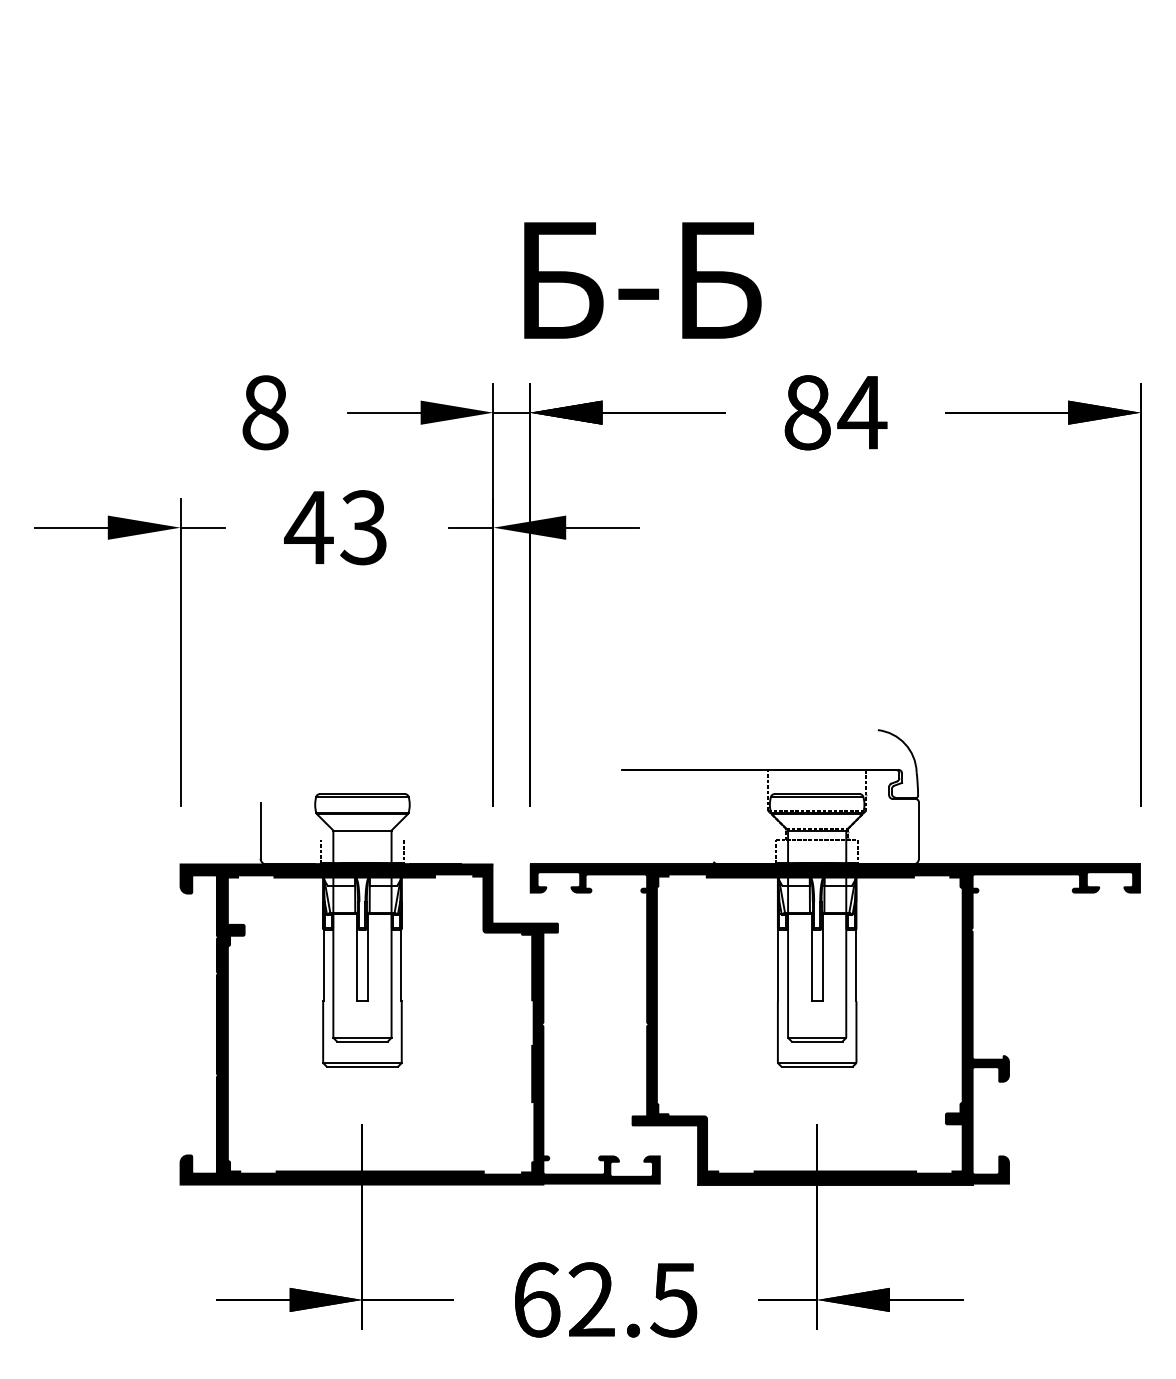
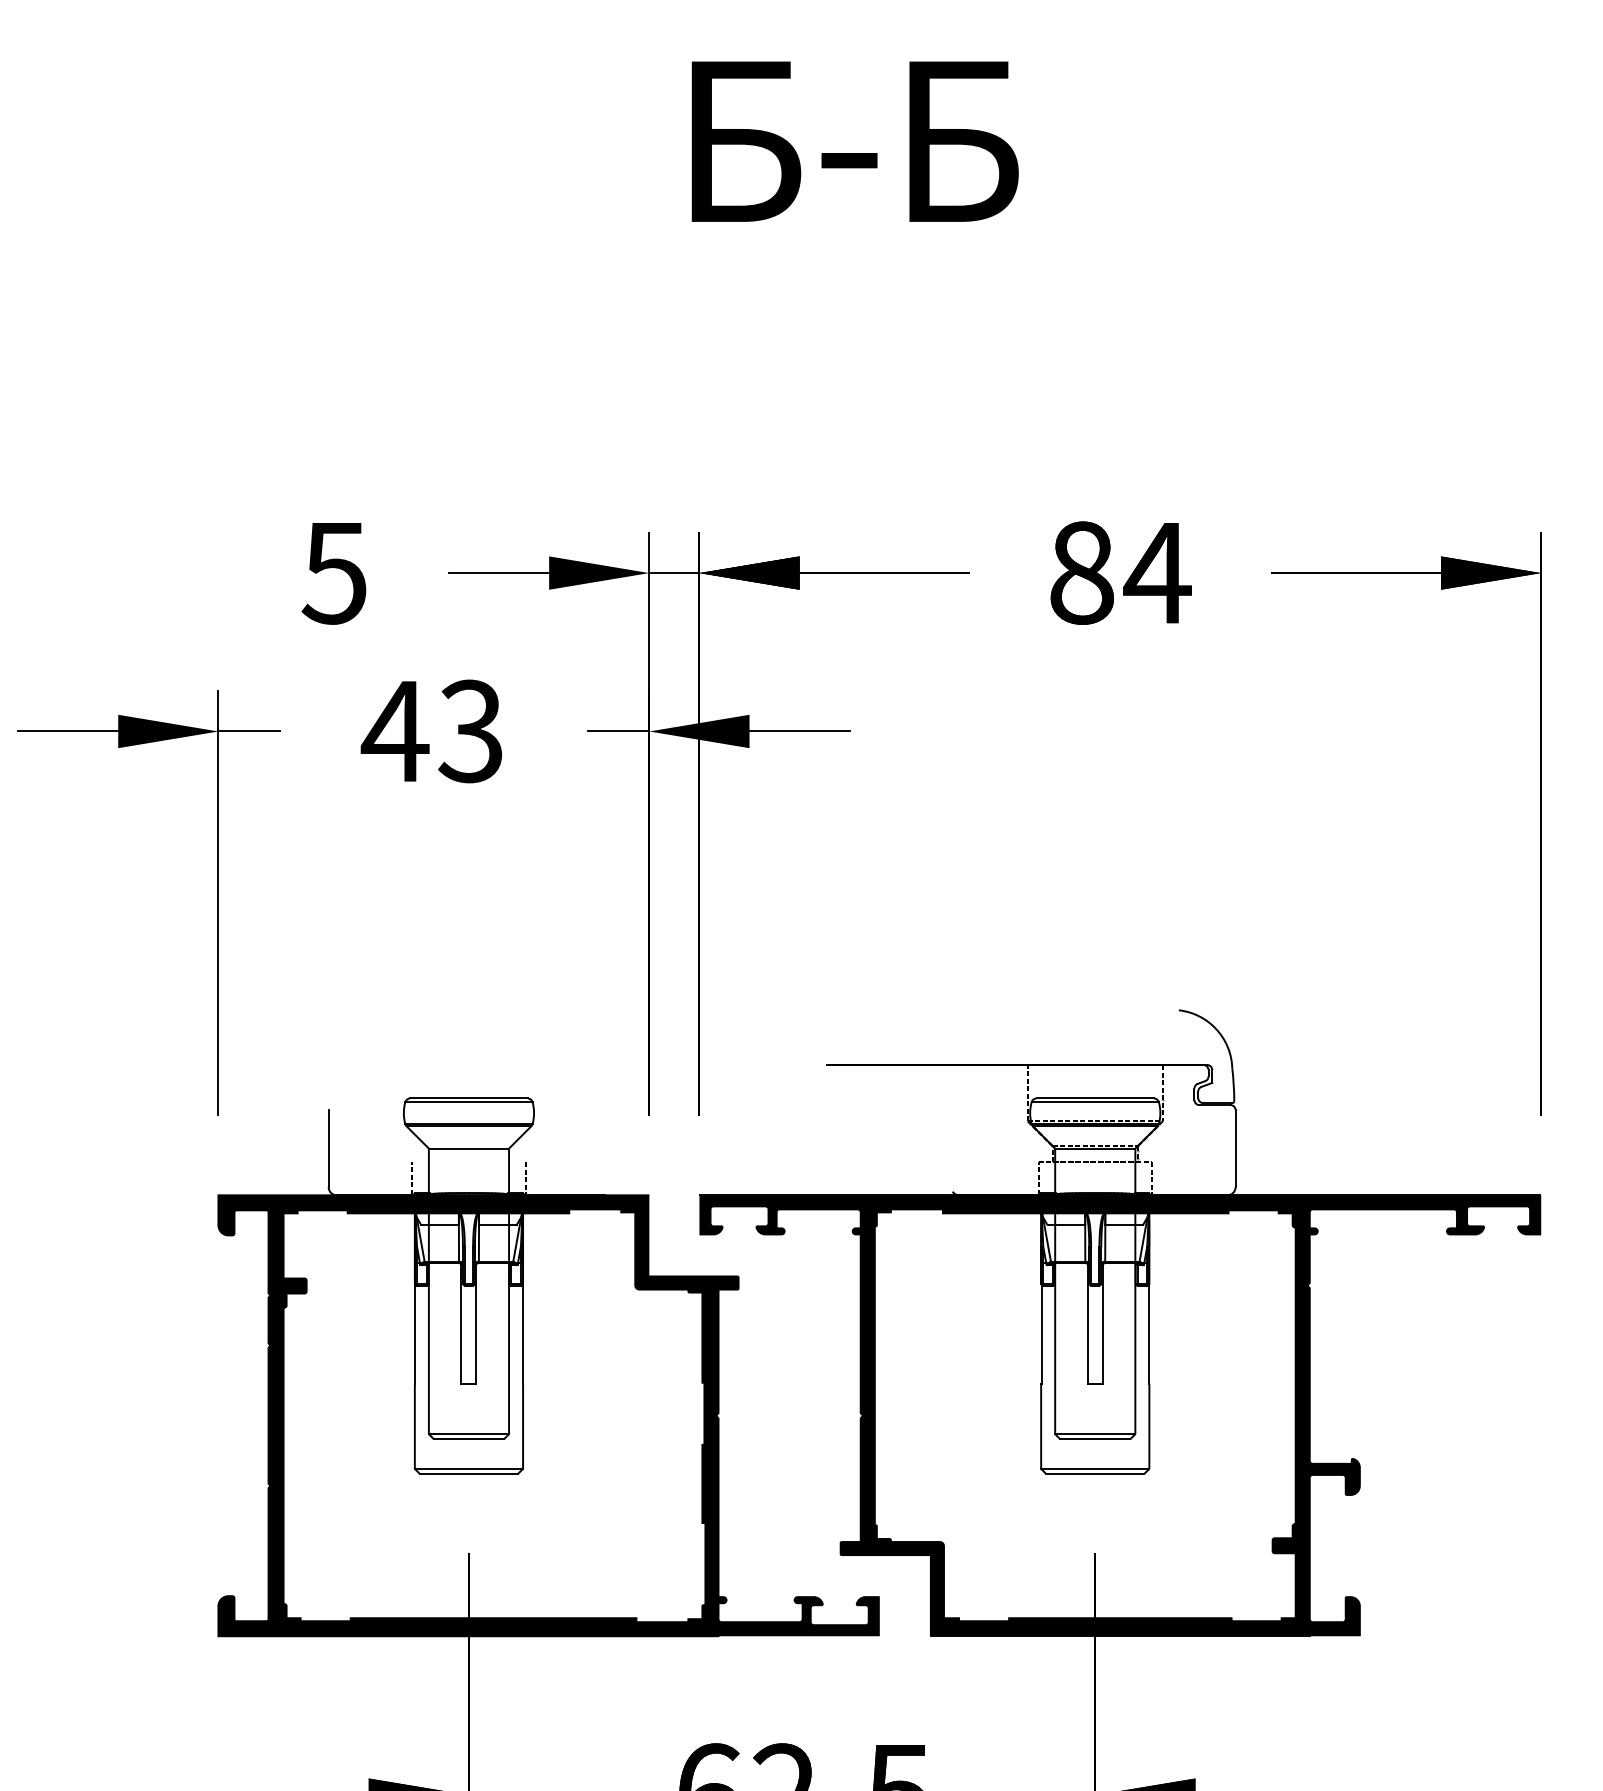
text: (642, 280) -> (854, 141), moved
text: (264, 412) -> (334, 572), 8 -> 5

